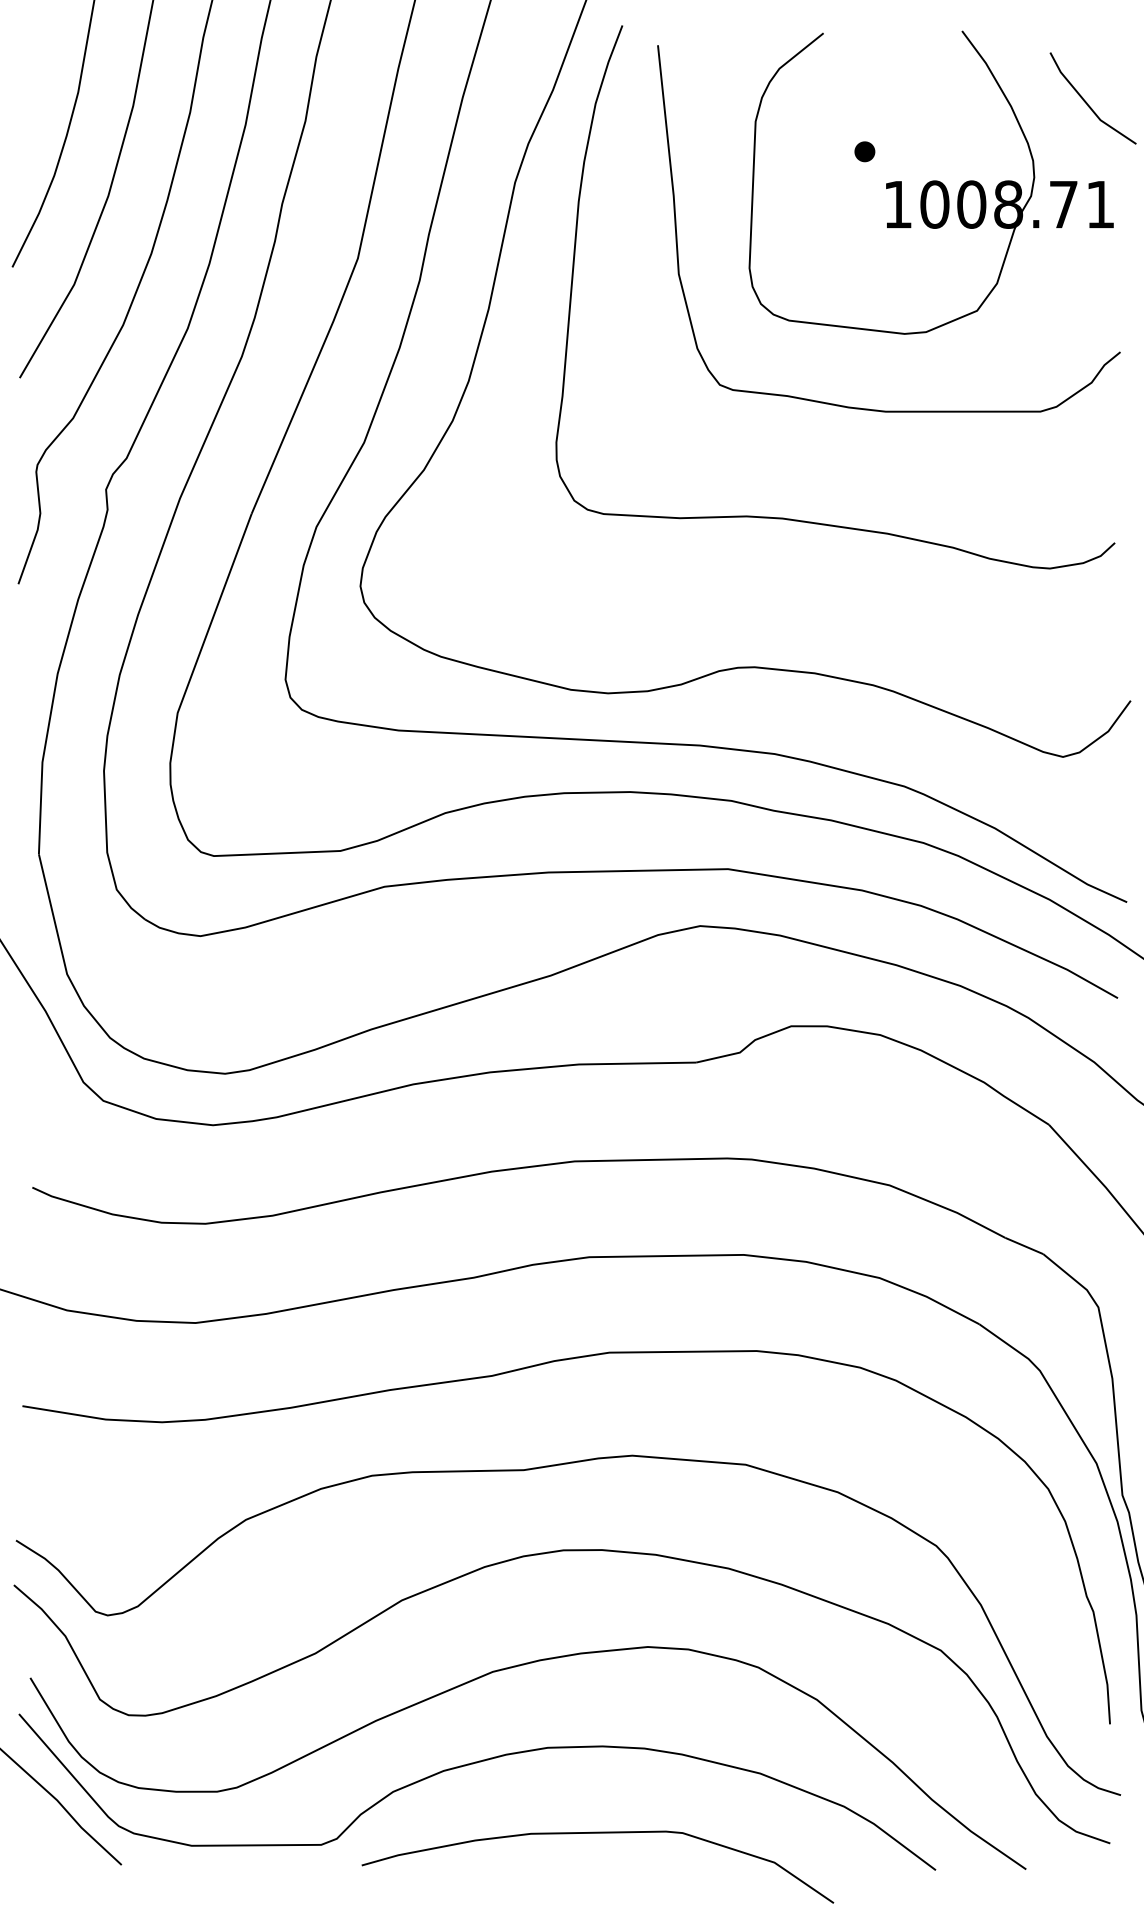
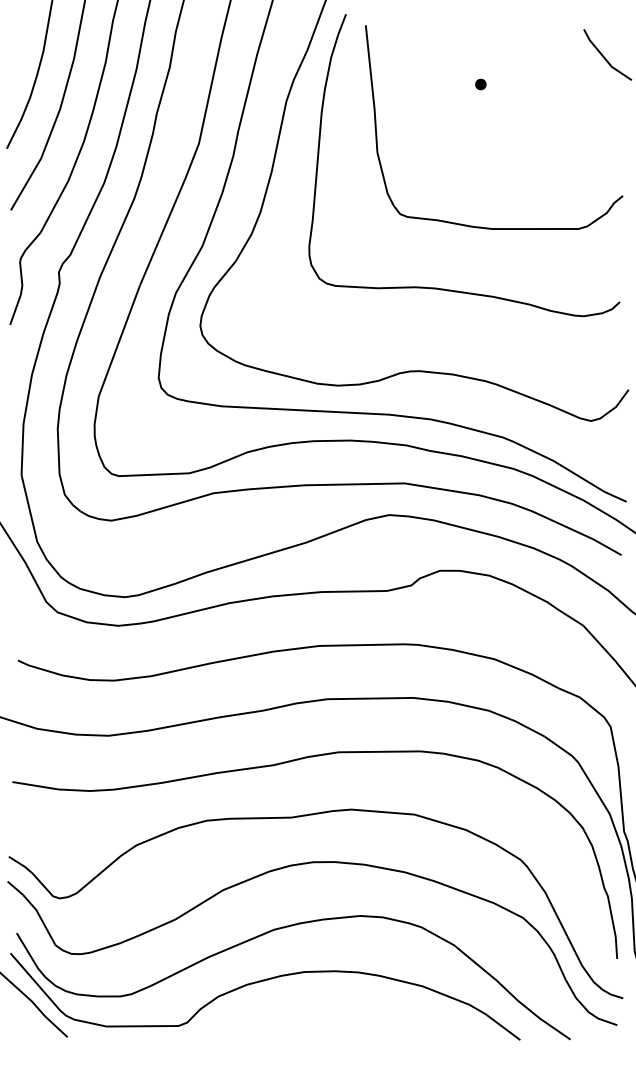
part: (930, 182) -> (517, 101), removed
curve: (598, 1834) -> (332, 1020), removed

